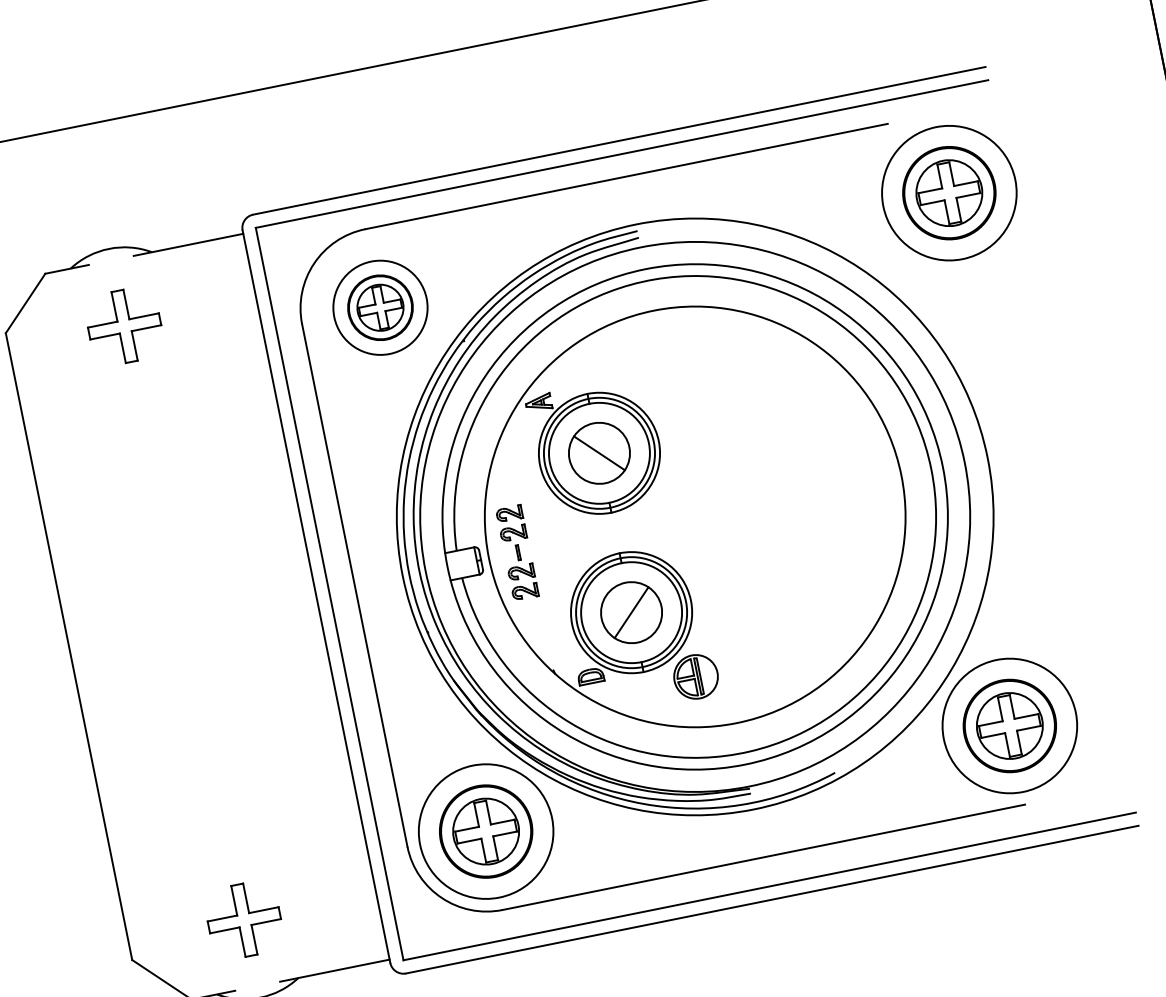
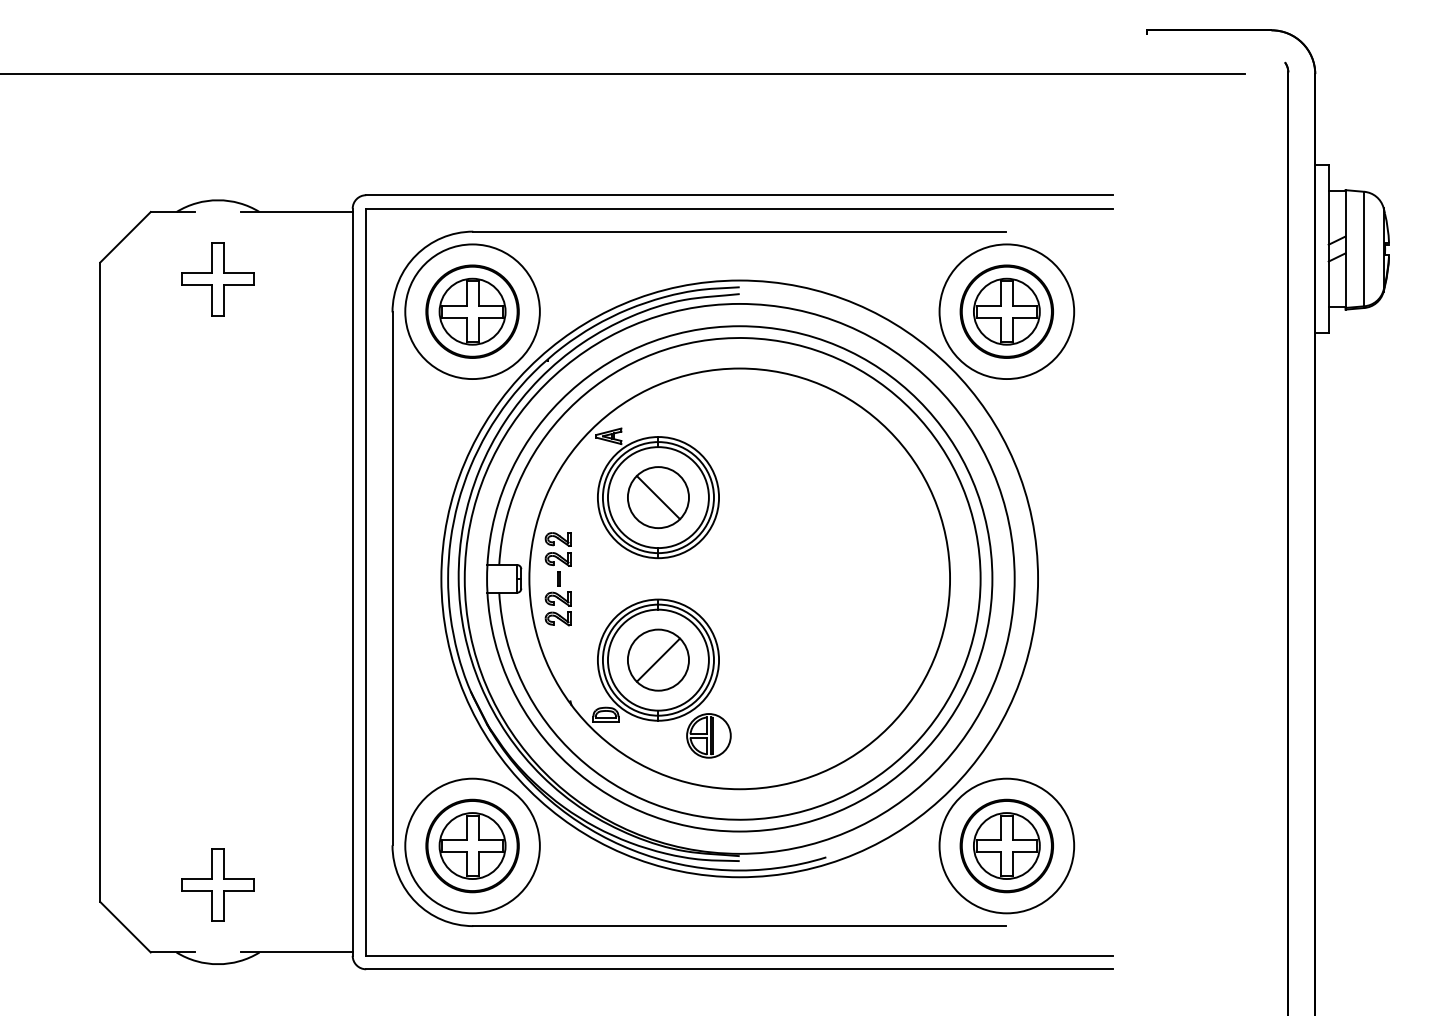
part: (948, 193) -> (1006, 311), moved
part: (380, 307) -> (472, 311), size x1.43

